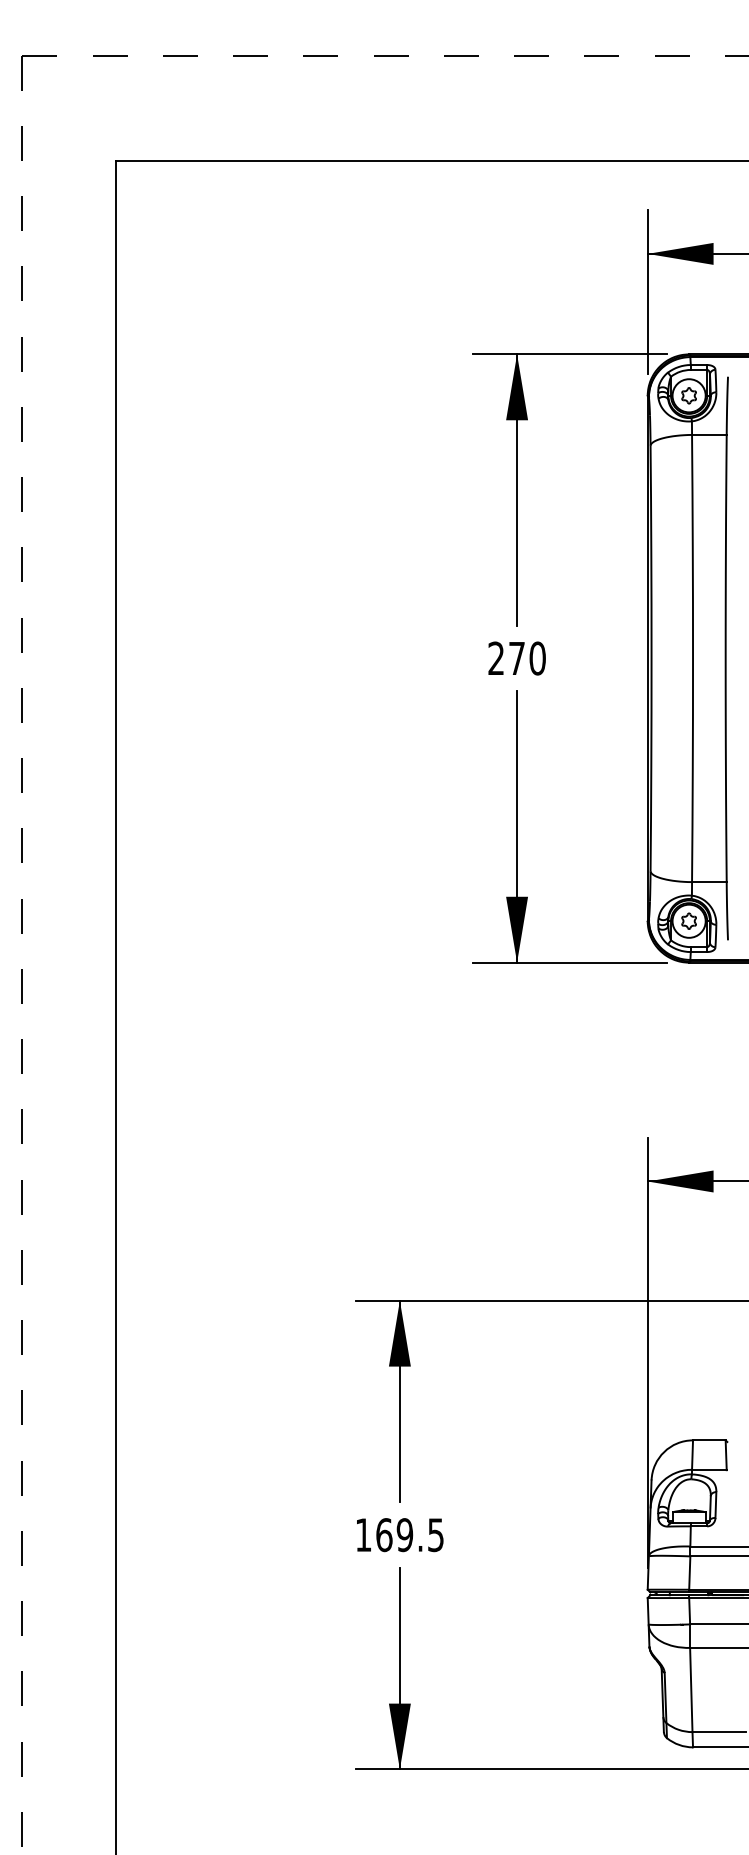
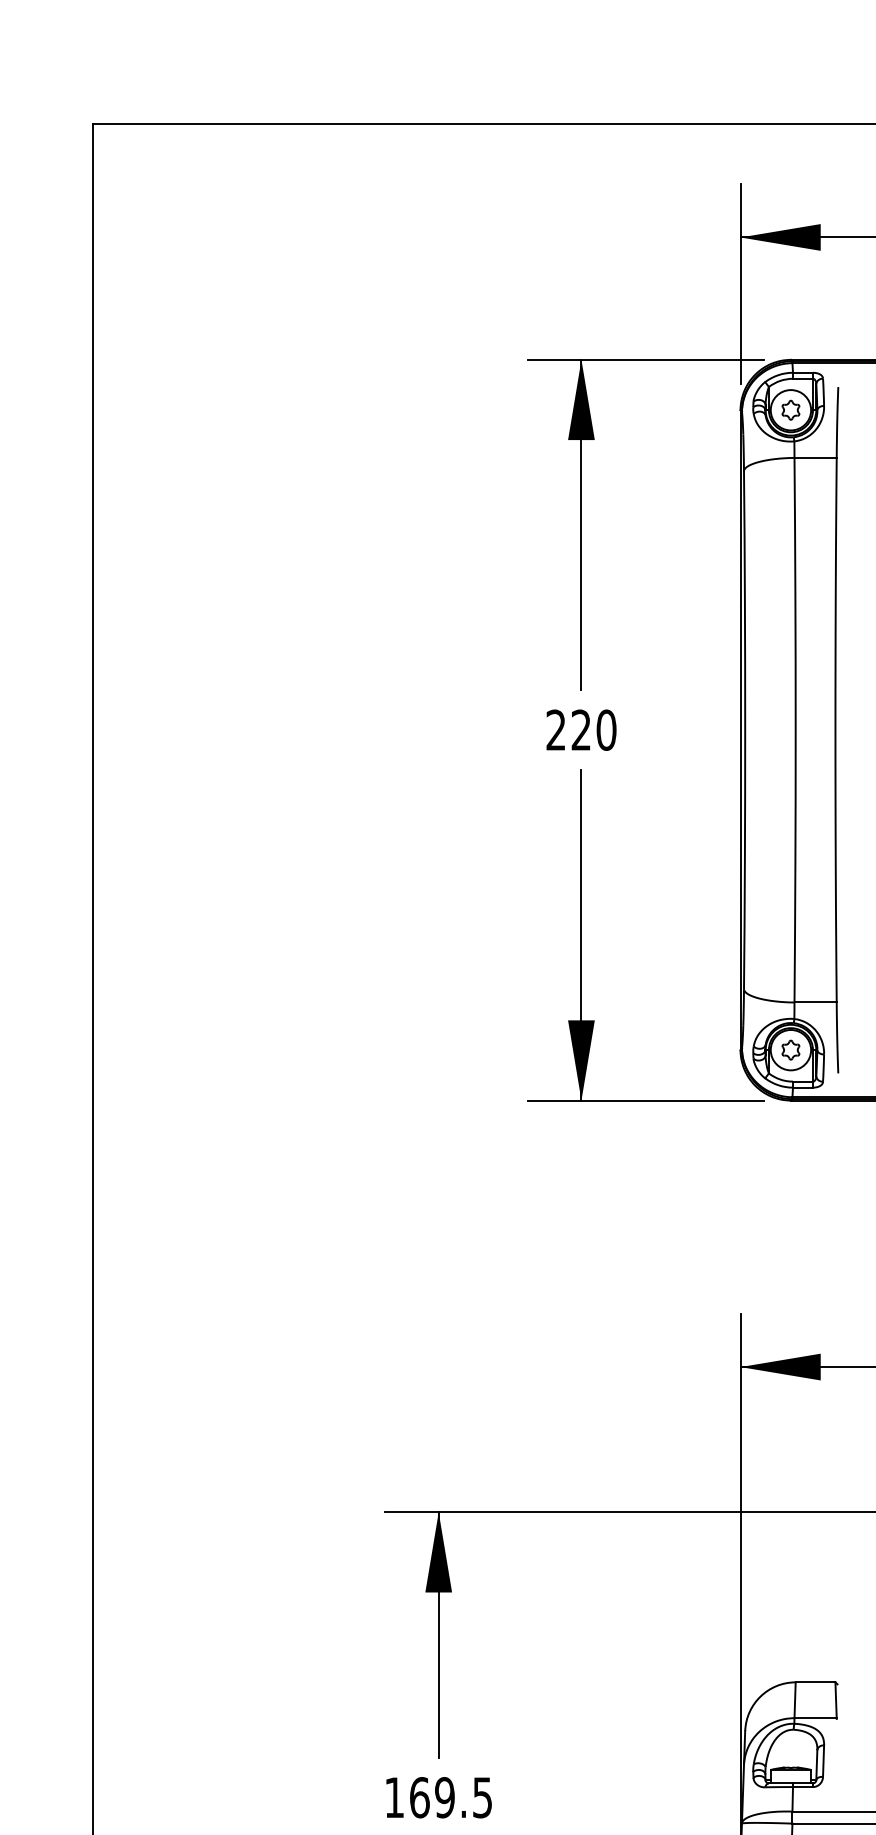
text: (516, 657) -> (580, 728), 270 -> 220

